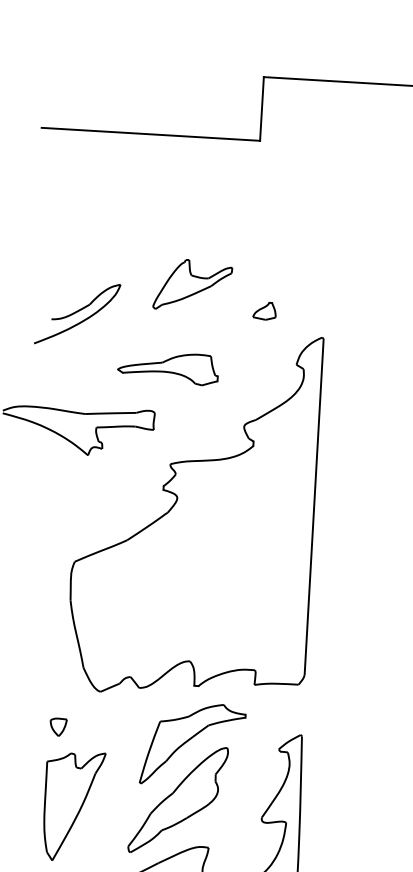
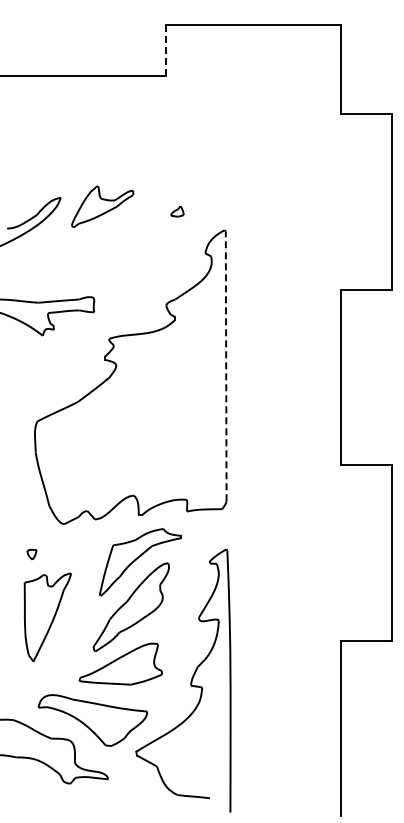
line: (261, 109) -> (165, 50), solid -> dashed
part: (192, 285) -> (102, 206), moved
part: (264, 310) -> (177, 211), size x0.7
part: (167, 368) -> (102, 262), removed
line: (314, 507) -> (226, 366), solid -> dashed
part: (57, 726) -> (31, 554), size x0.7

